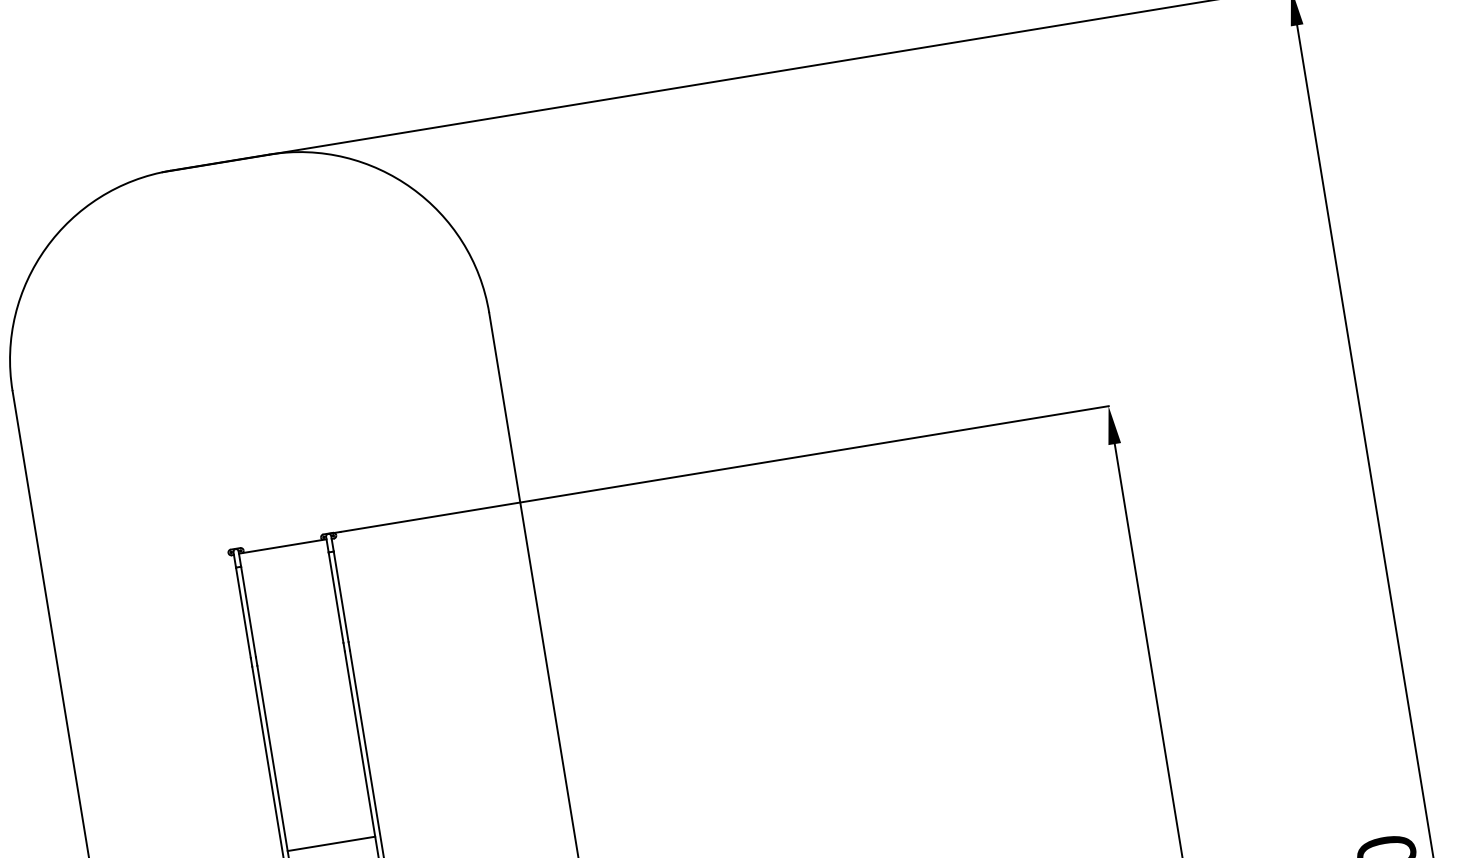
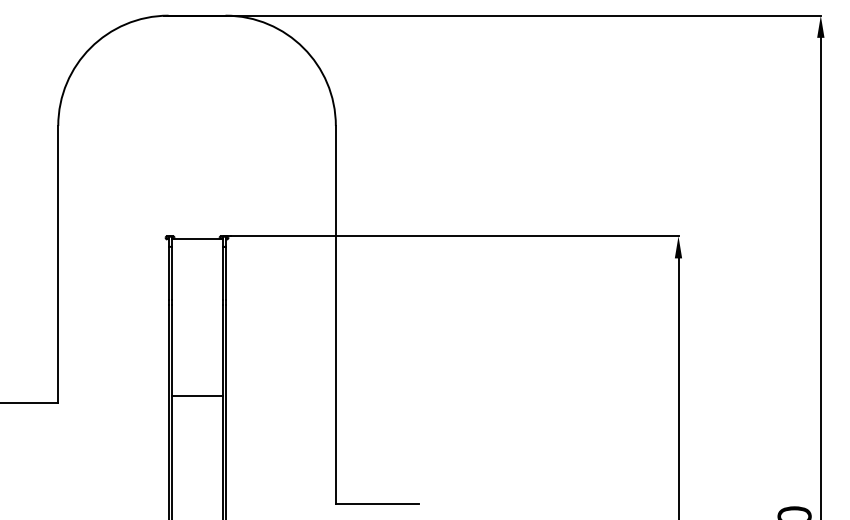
line: (330, 844) -> (196, 396), moved

